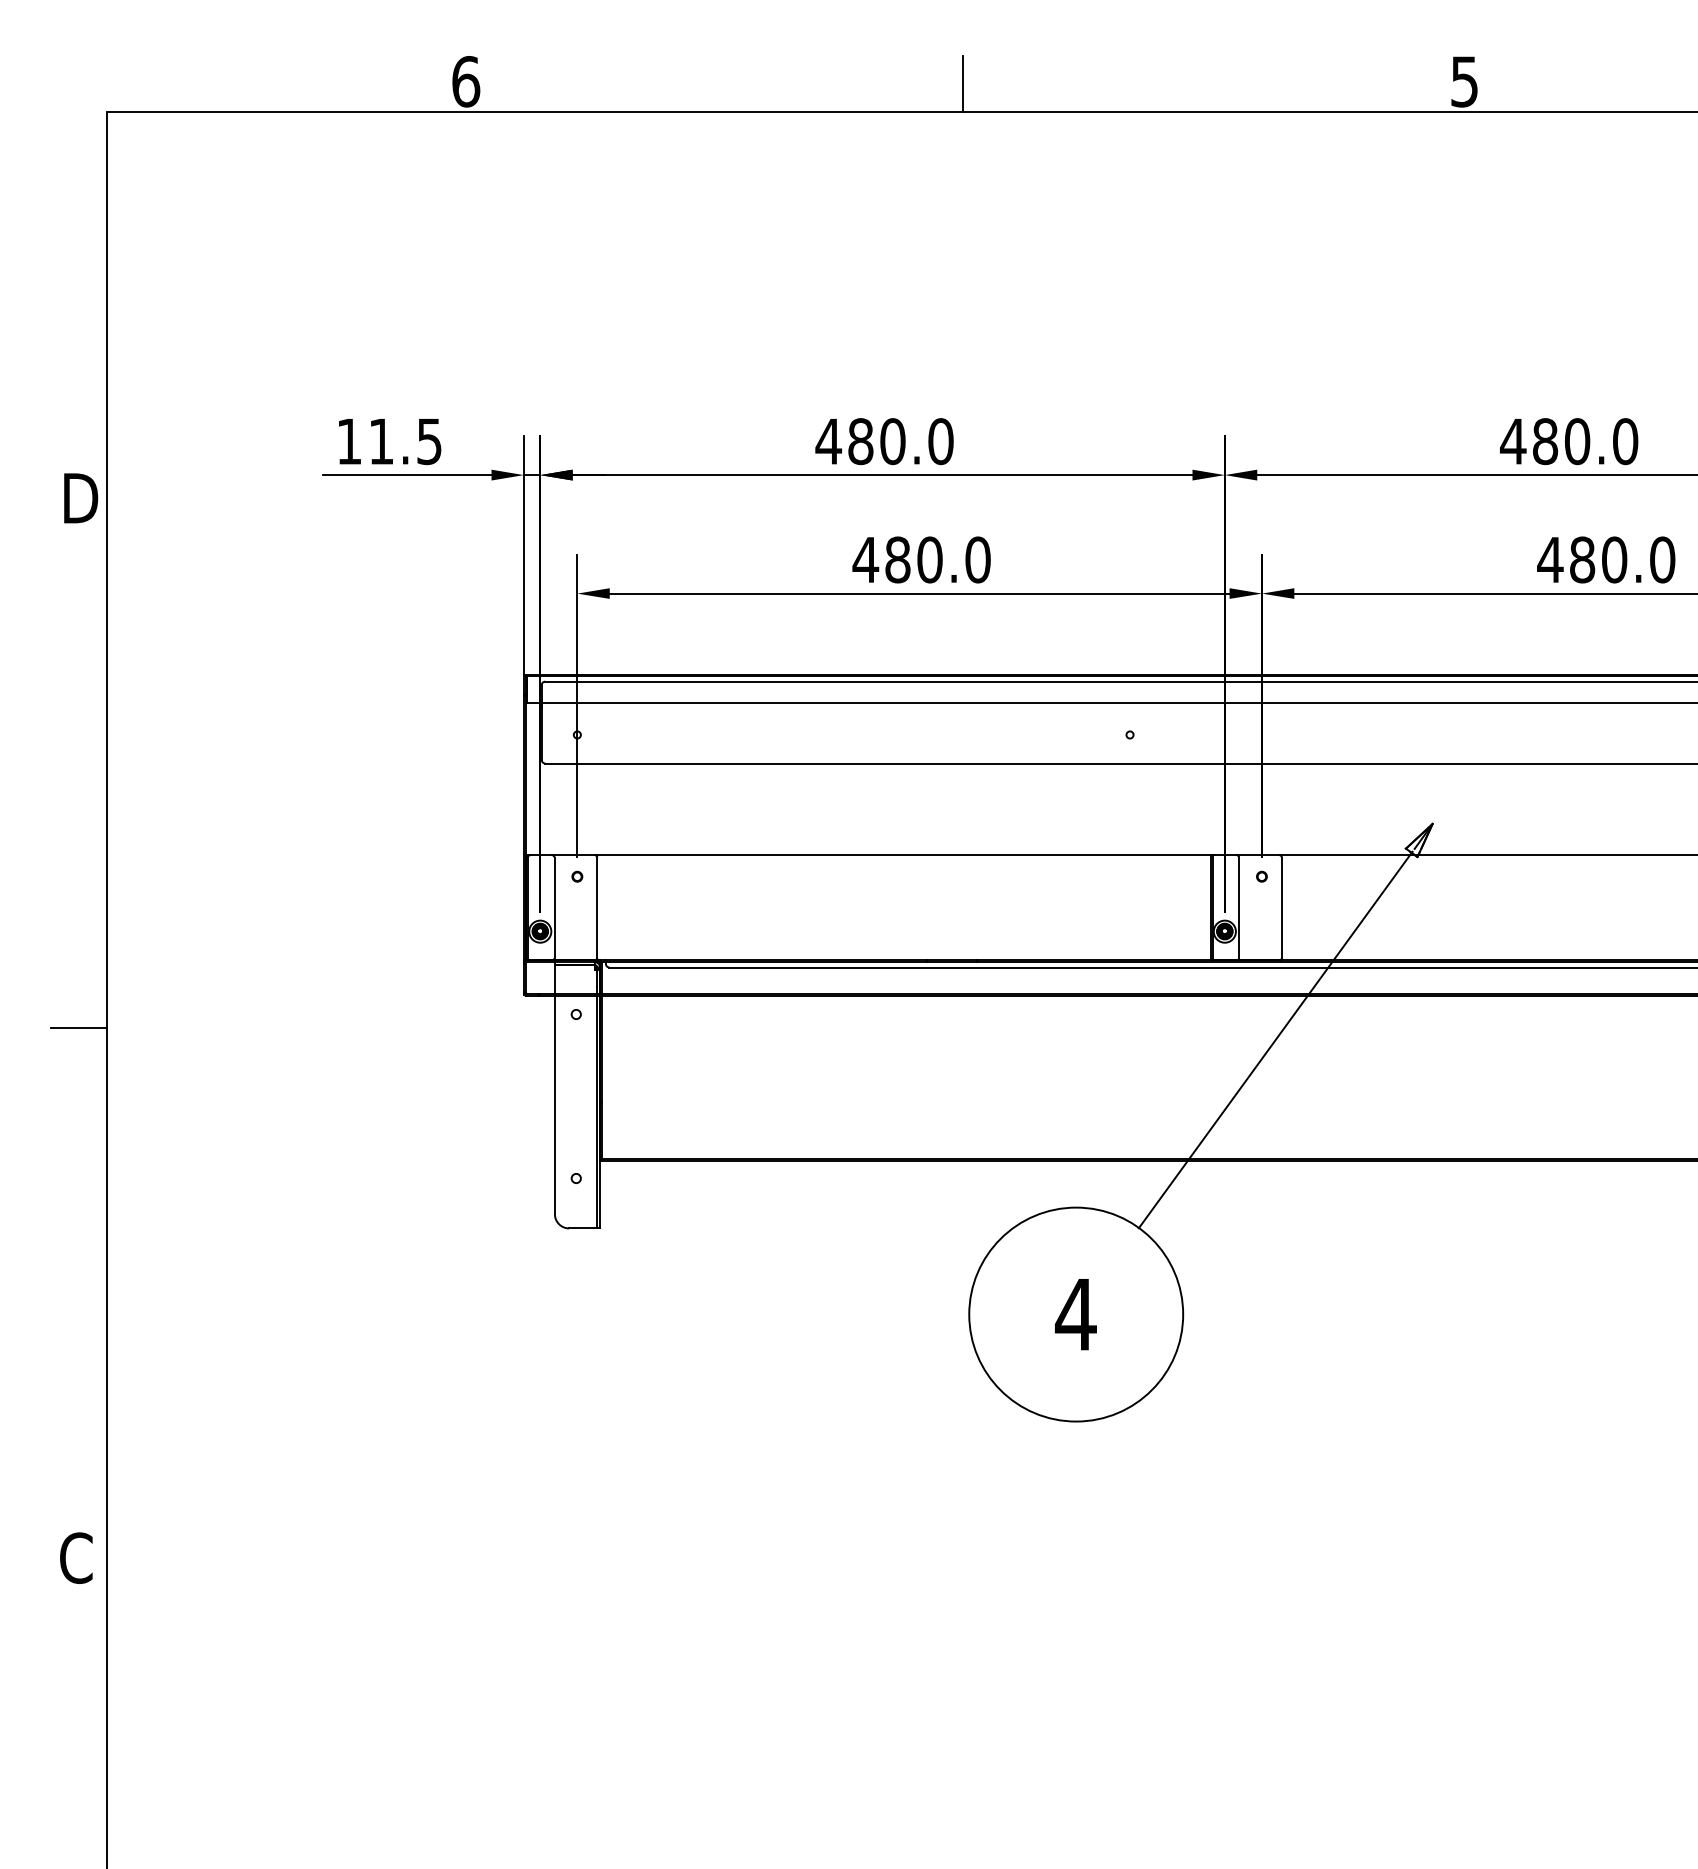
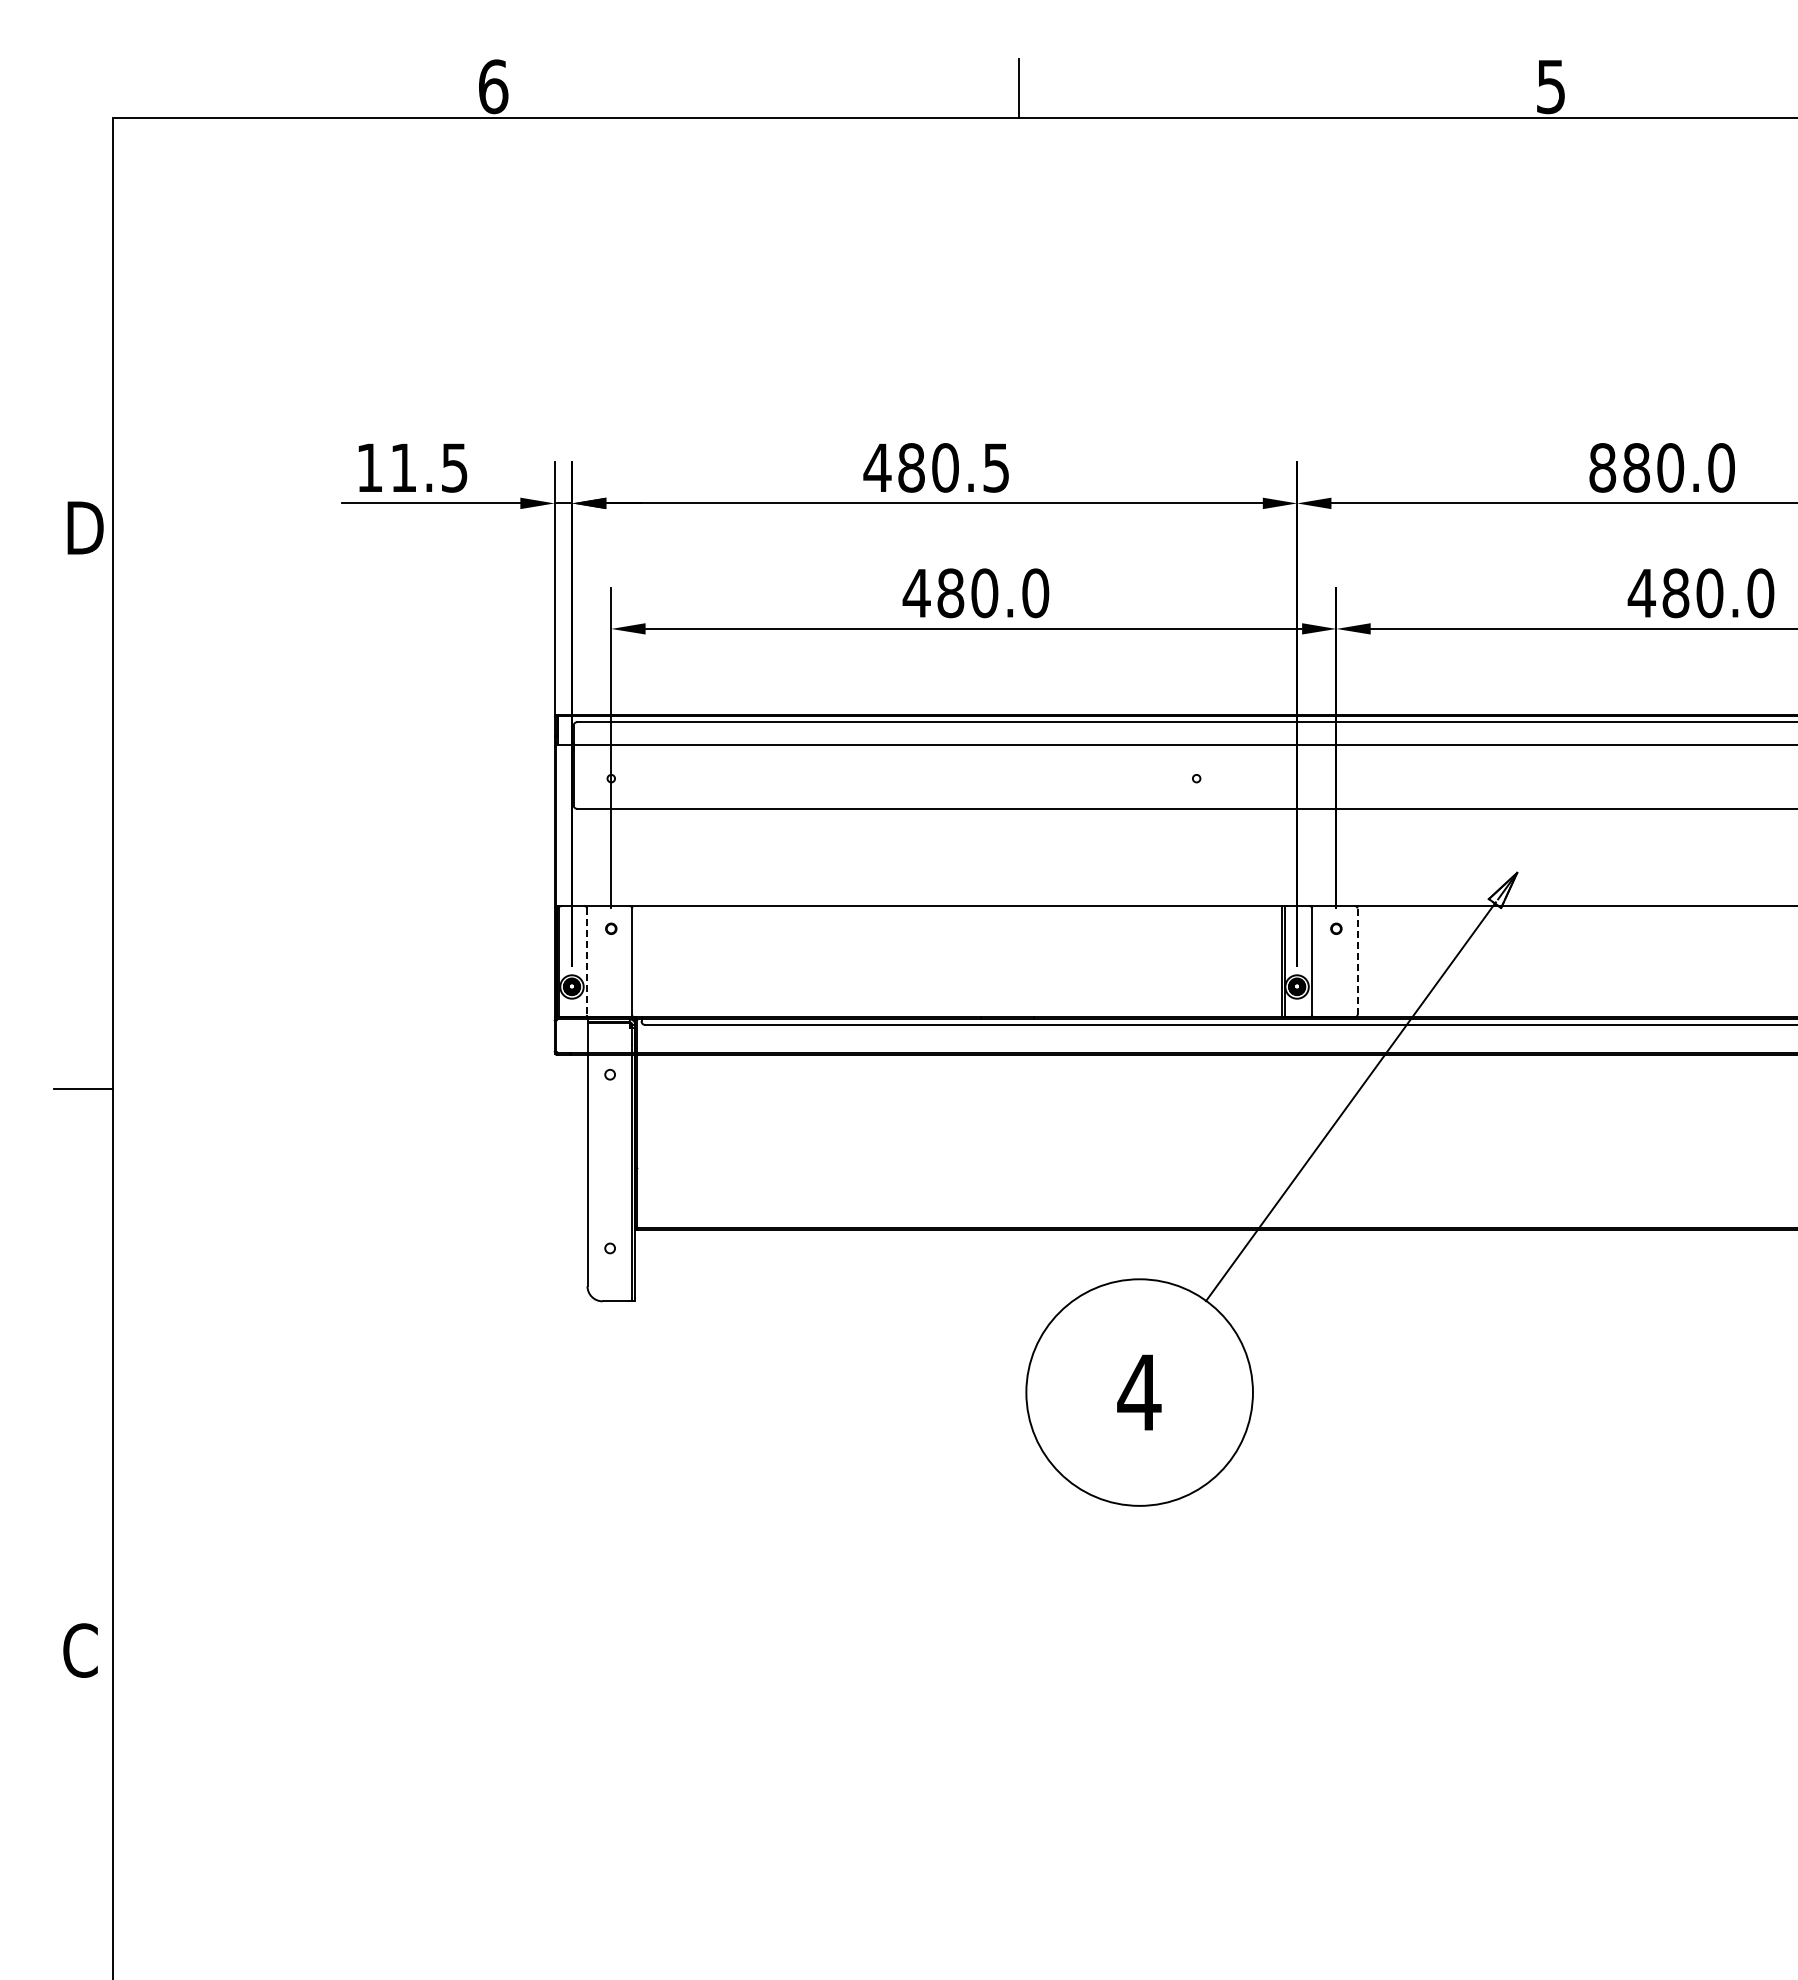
text: (941, 441) -> (996, 467), 480.0 -> 480.5
text: (1513, 441) -> (1602, 467), 480.0 -> 880.0
line: (1281, 907) -> (1357, 961), solid -> dashed
line: (554, 908) -> (587, 962), solid -> dashed

